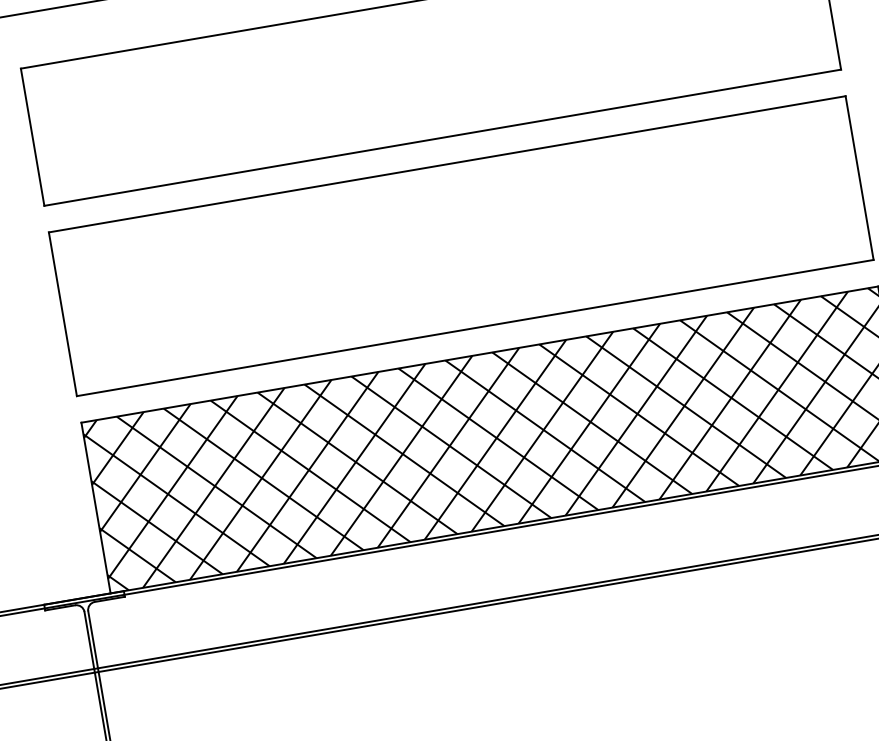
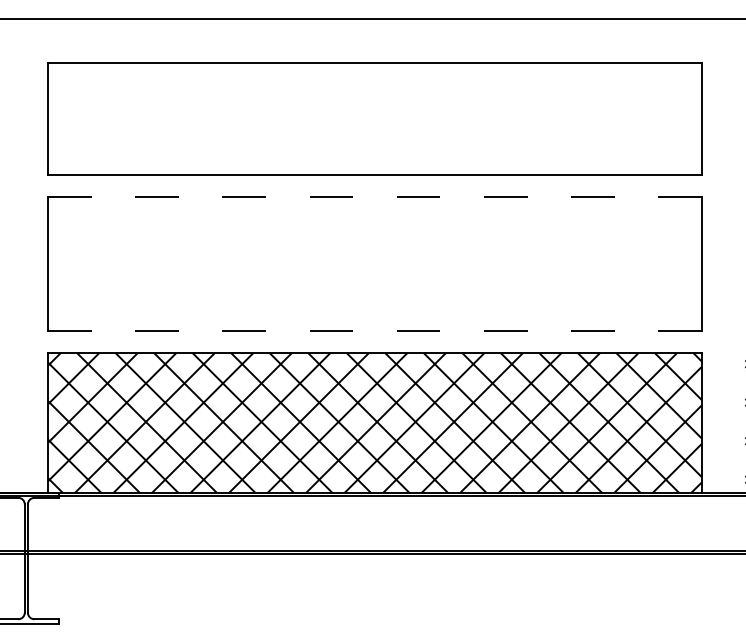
line: (447, 164) -> (375, 197), solid -> dashed
line: (475, 328) -> (375, 331), solid -> dashed

